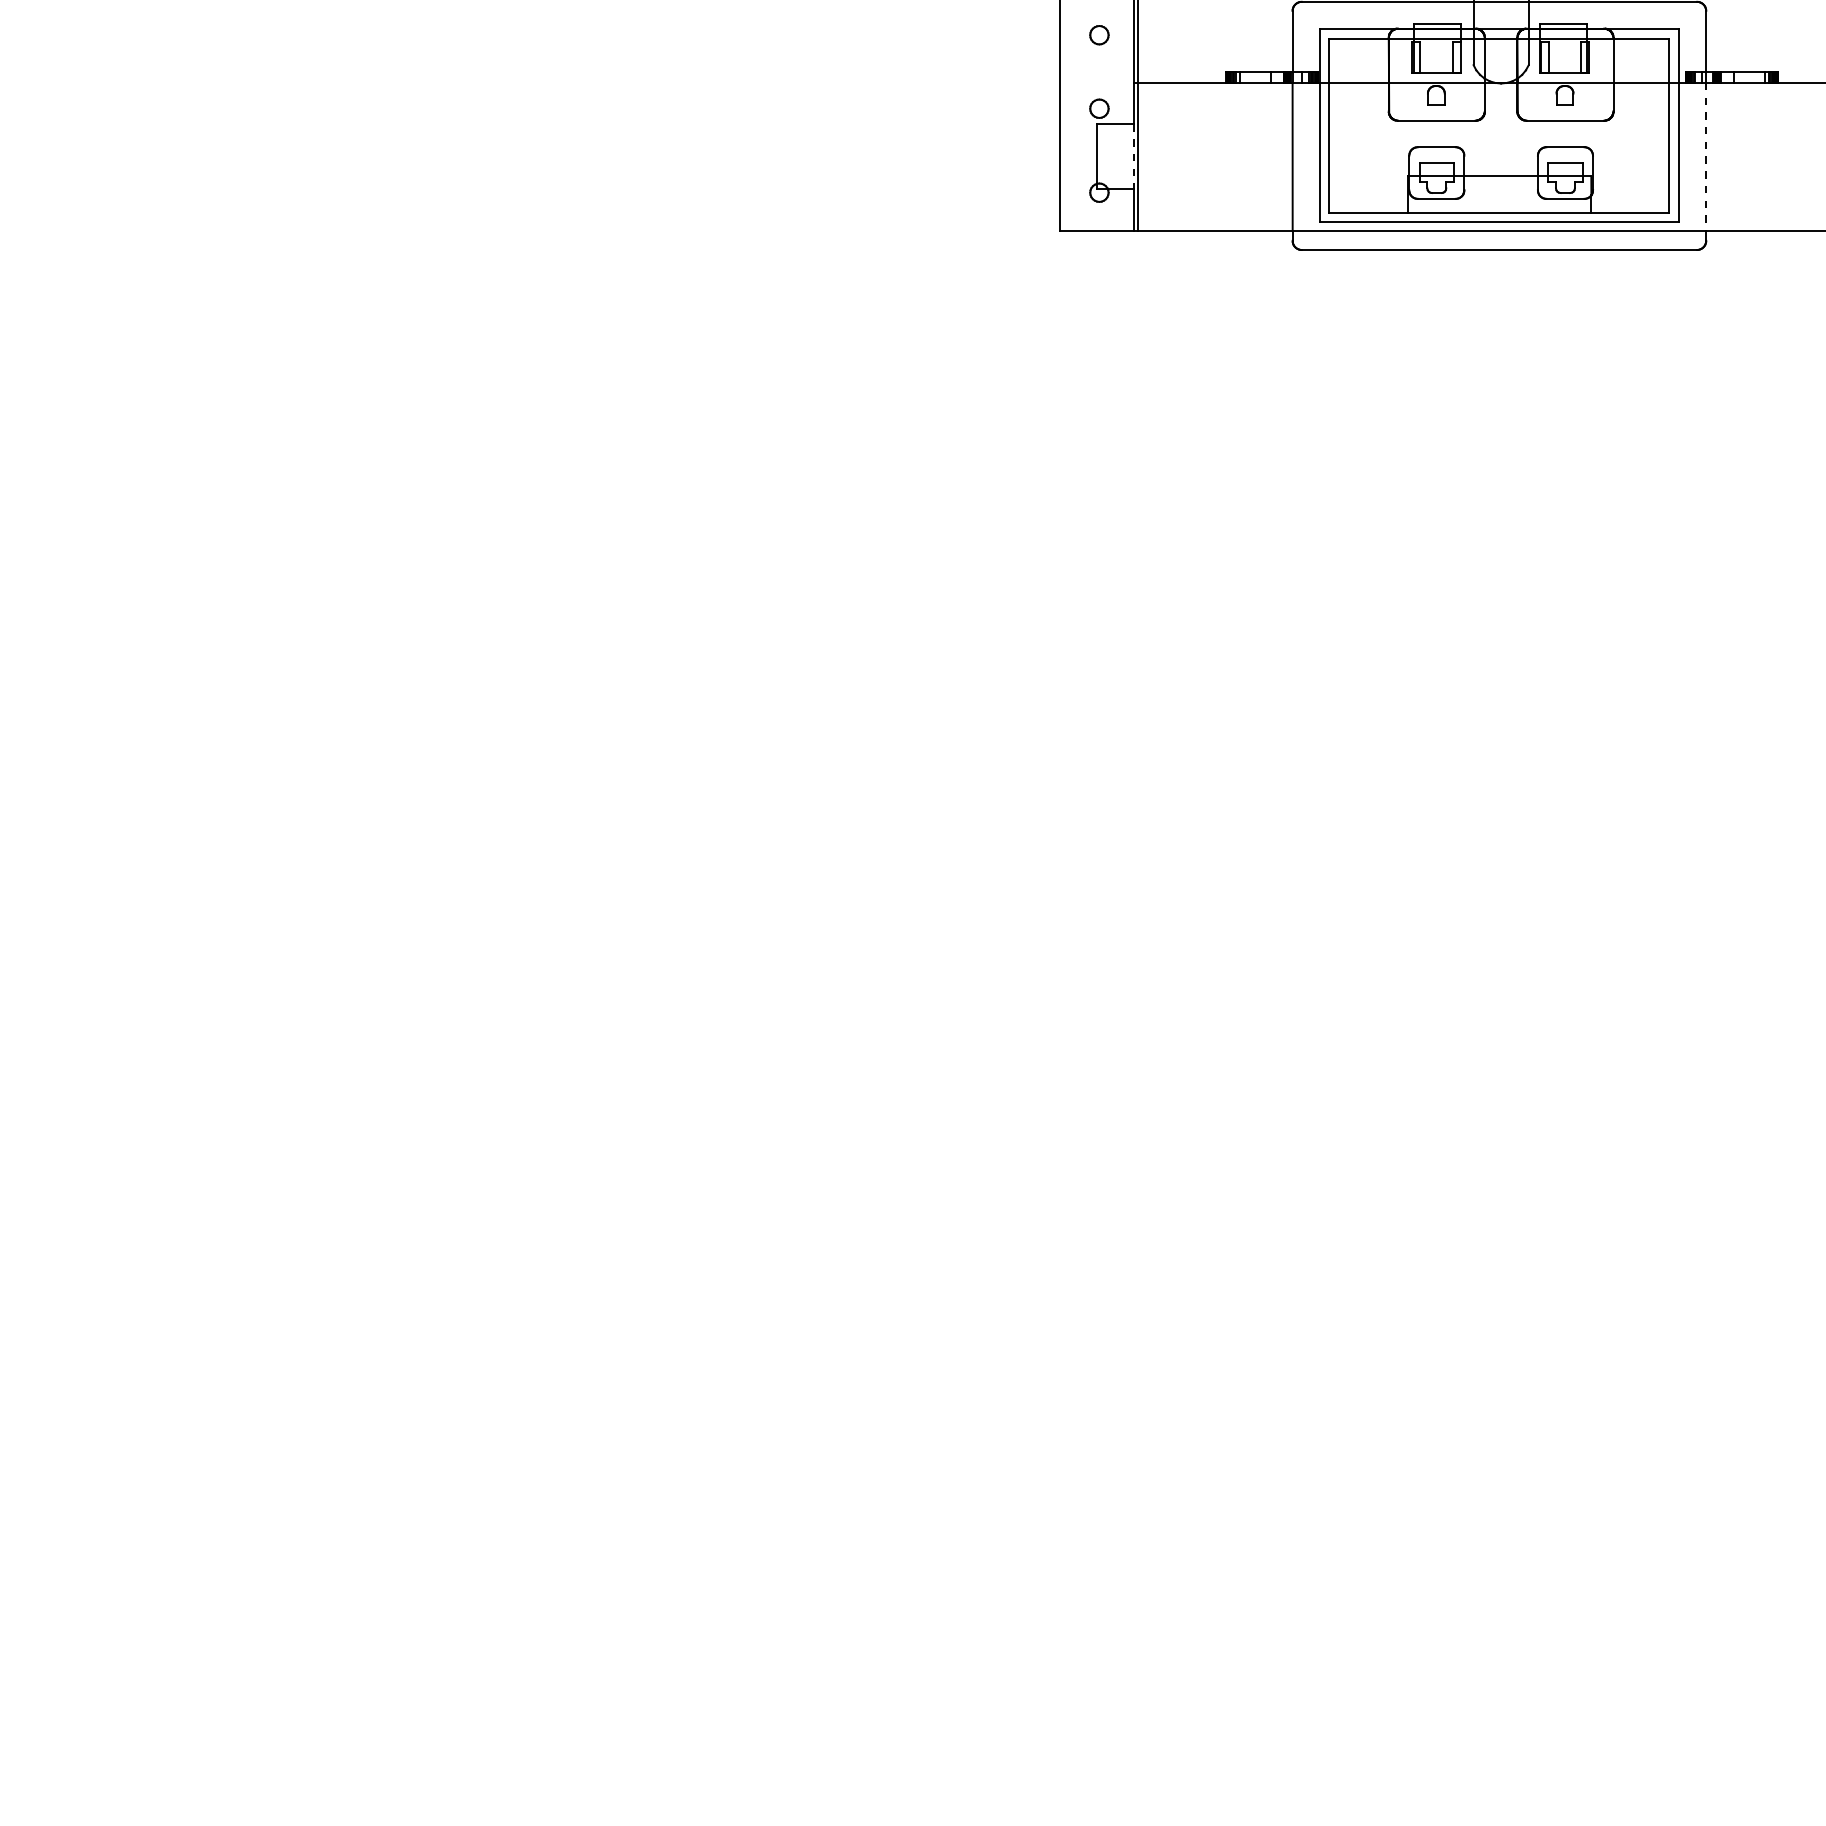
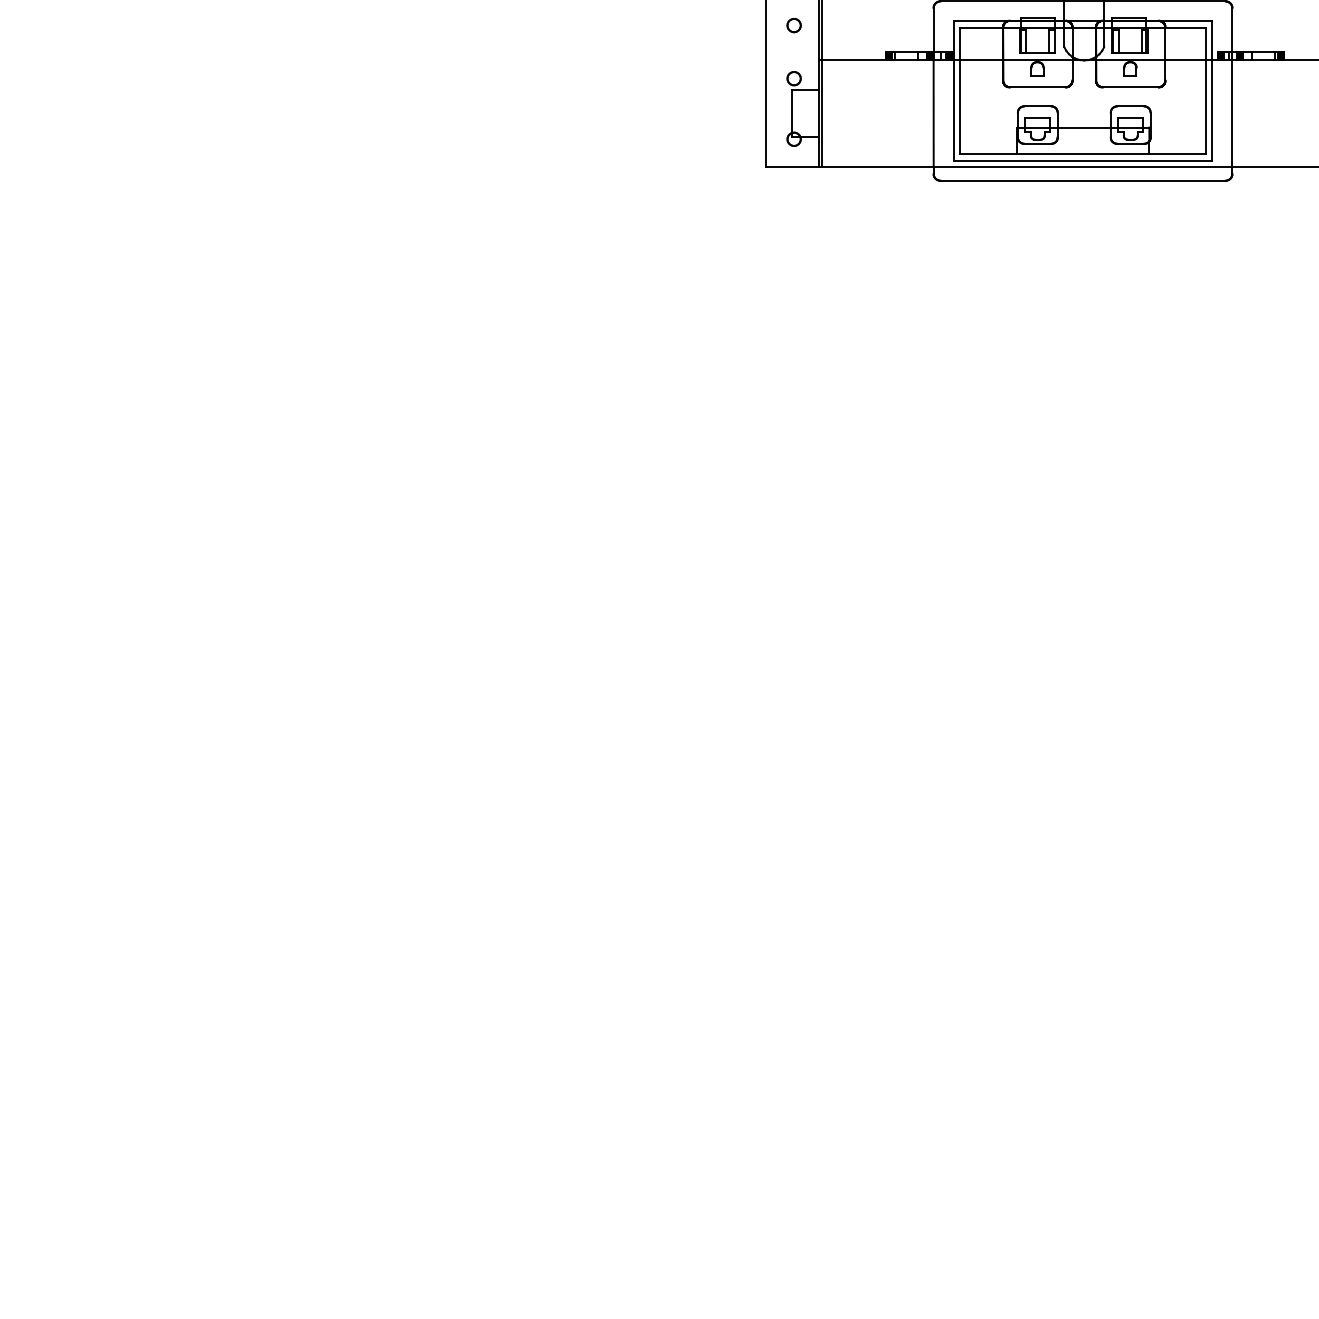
line: (1706, 156) -> (1232, 113), dashed -> solid
line: (1133, 157) -> (818, 113), dashed -> solid

